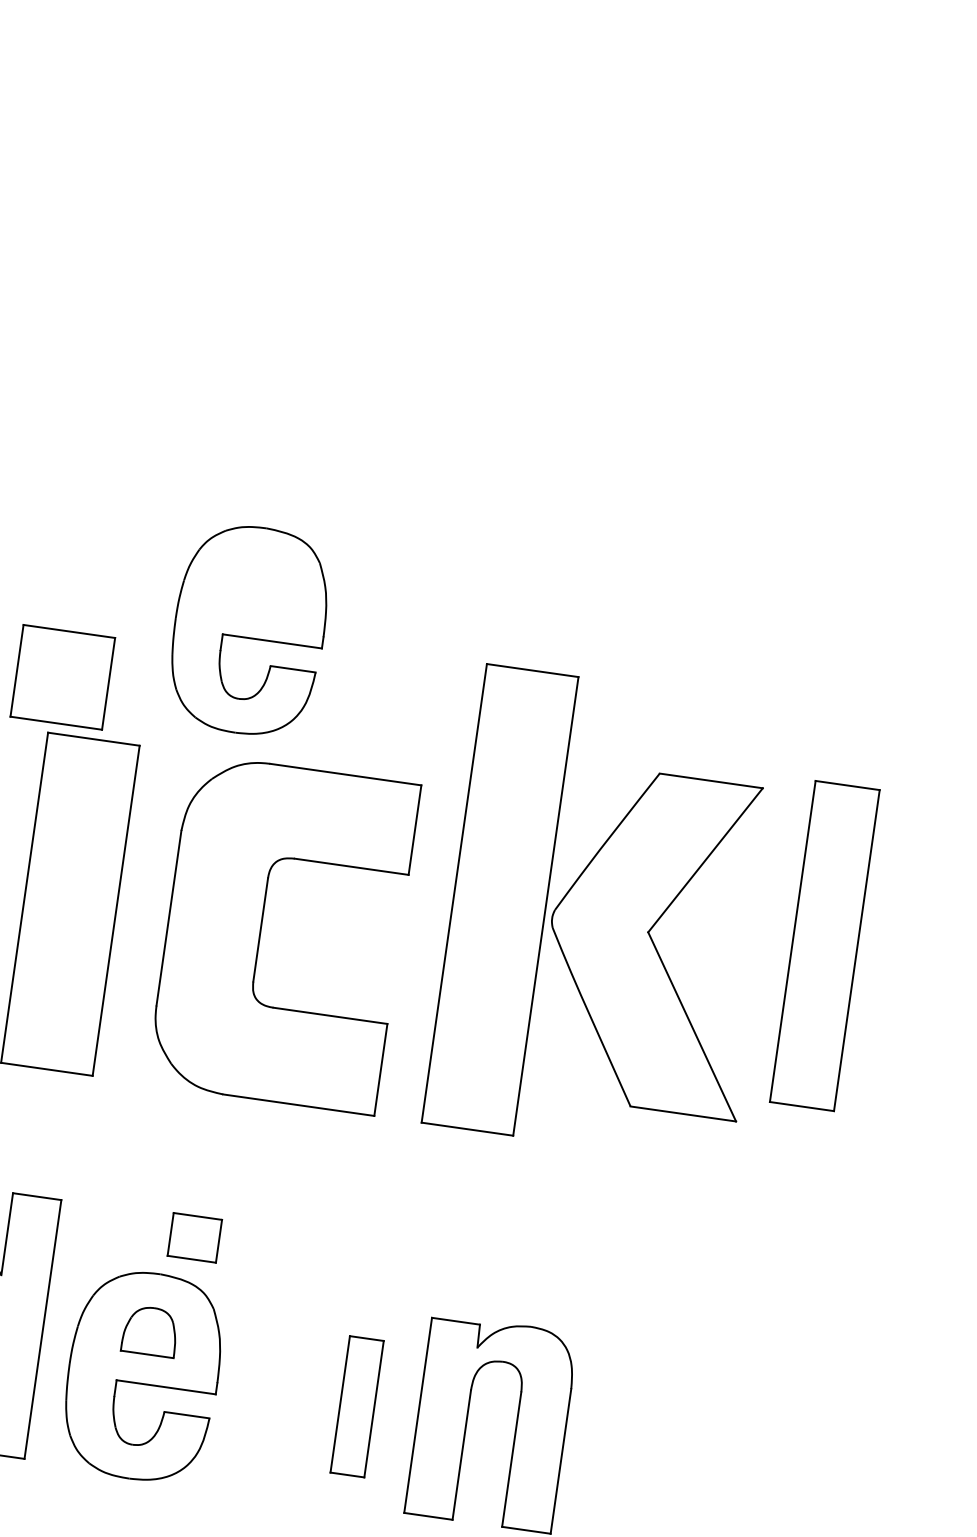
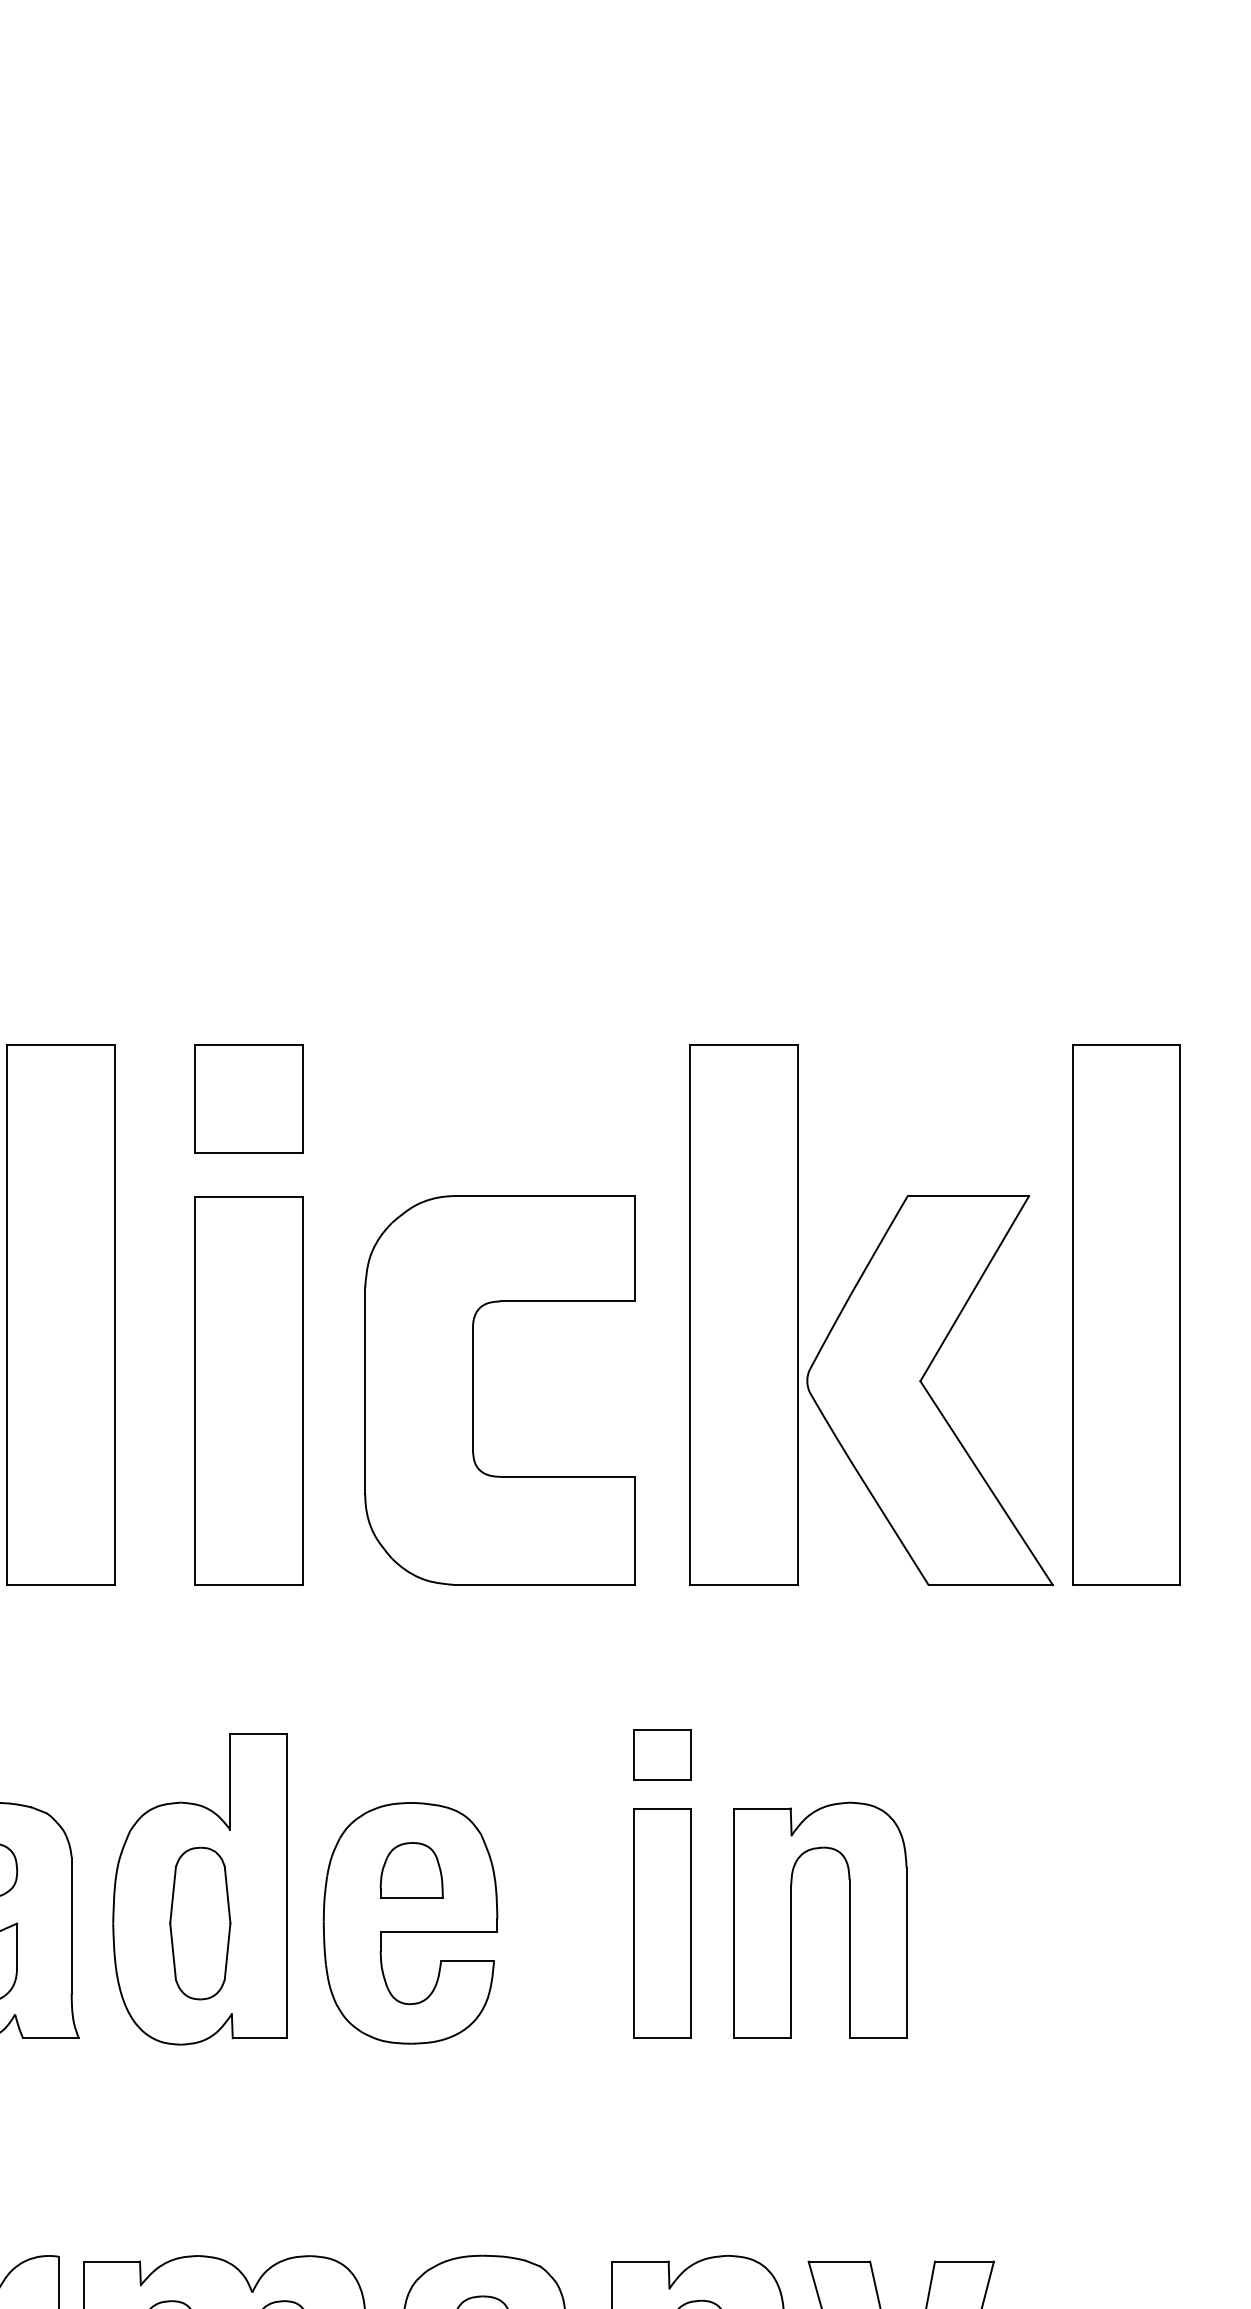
part: (249, 630) -> (410, 1045), removed
part: (62, 676) -> (248, 1098), moved
part: (654, 941) -> (929, 1390), moved
part: (824, 945) -> (1126, 1314), size x1.43
part: (194, 1237) -> (662, 1754), moved
part: (357, 1406) -> (662, 1923), size x1.43

